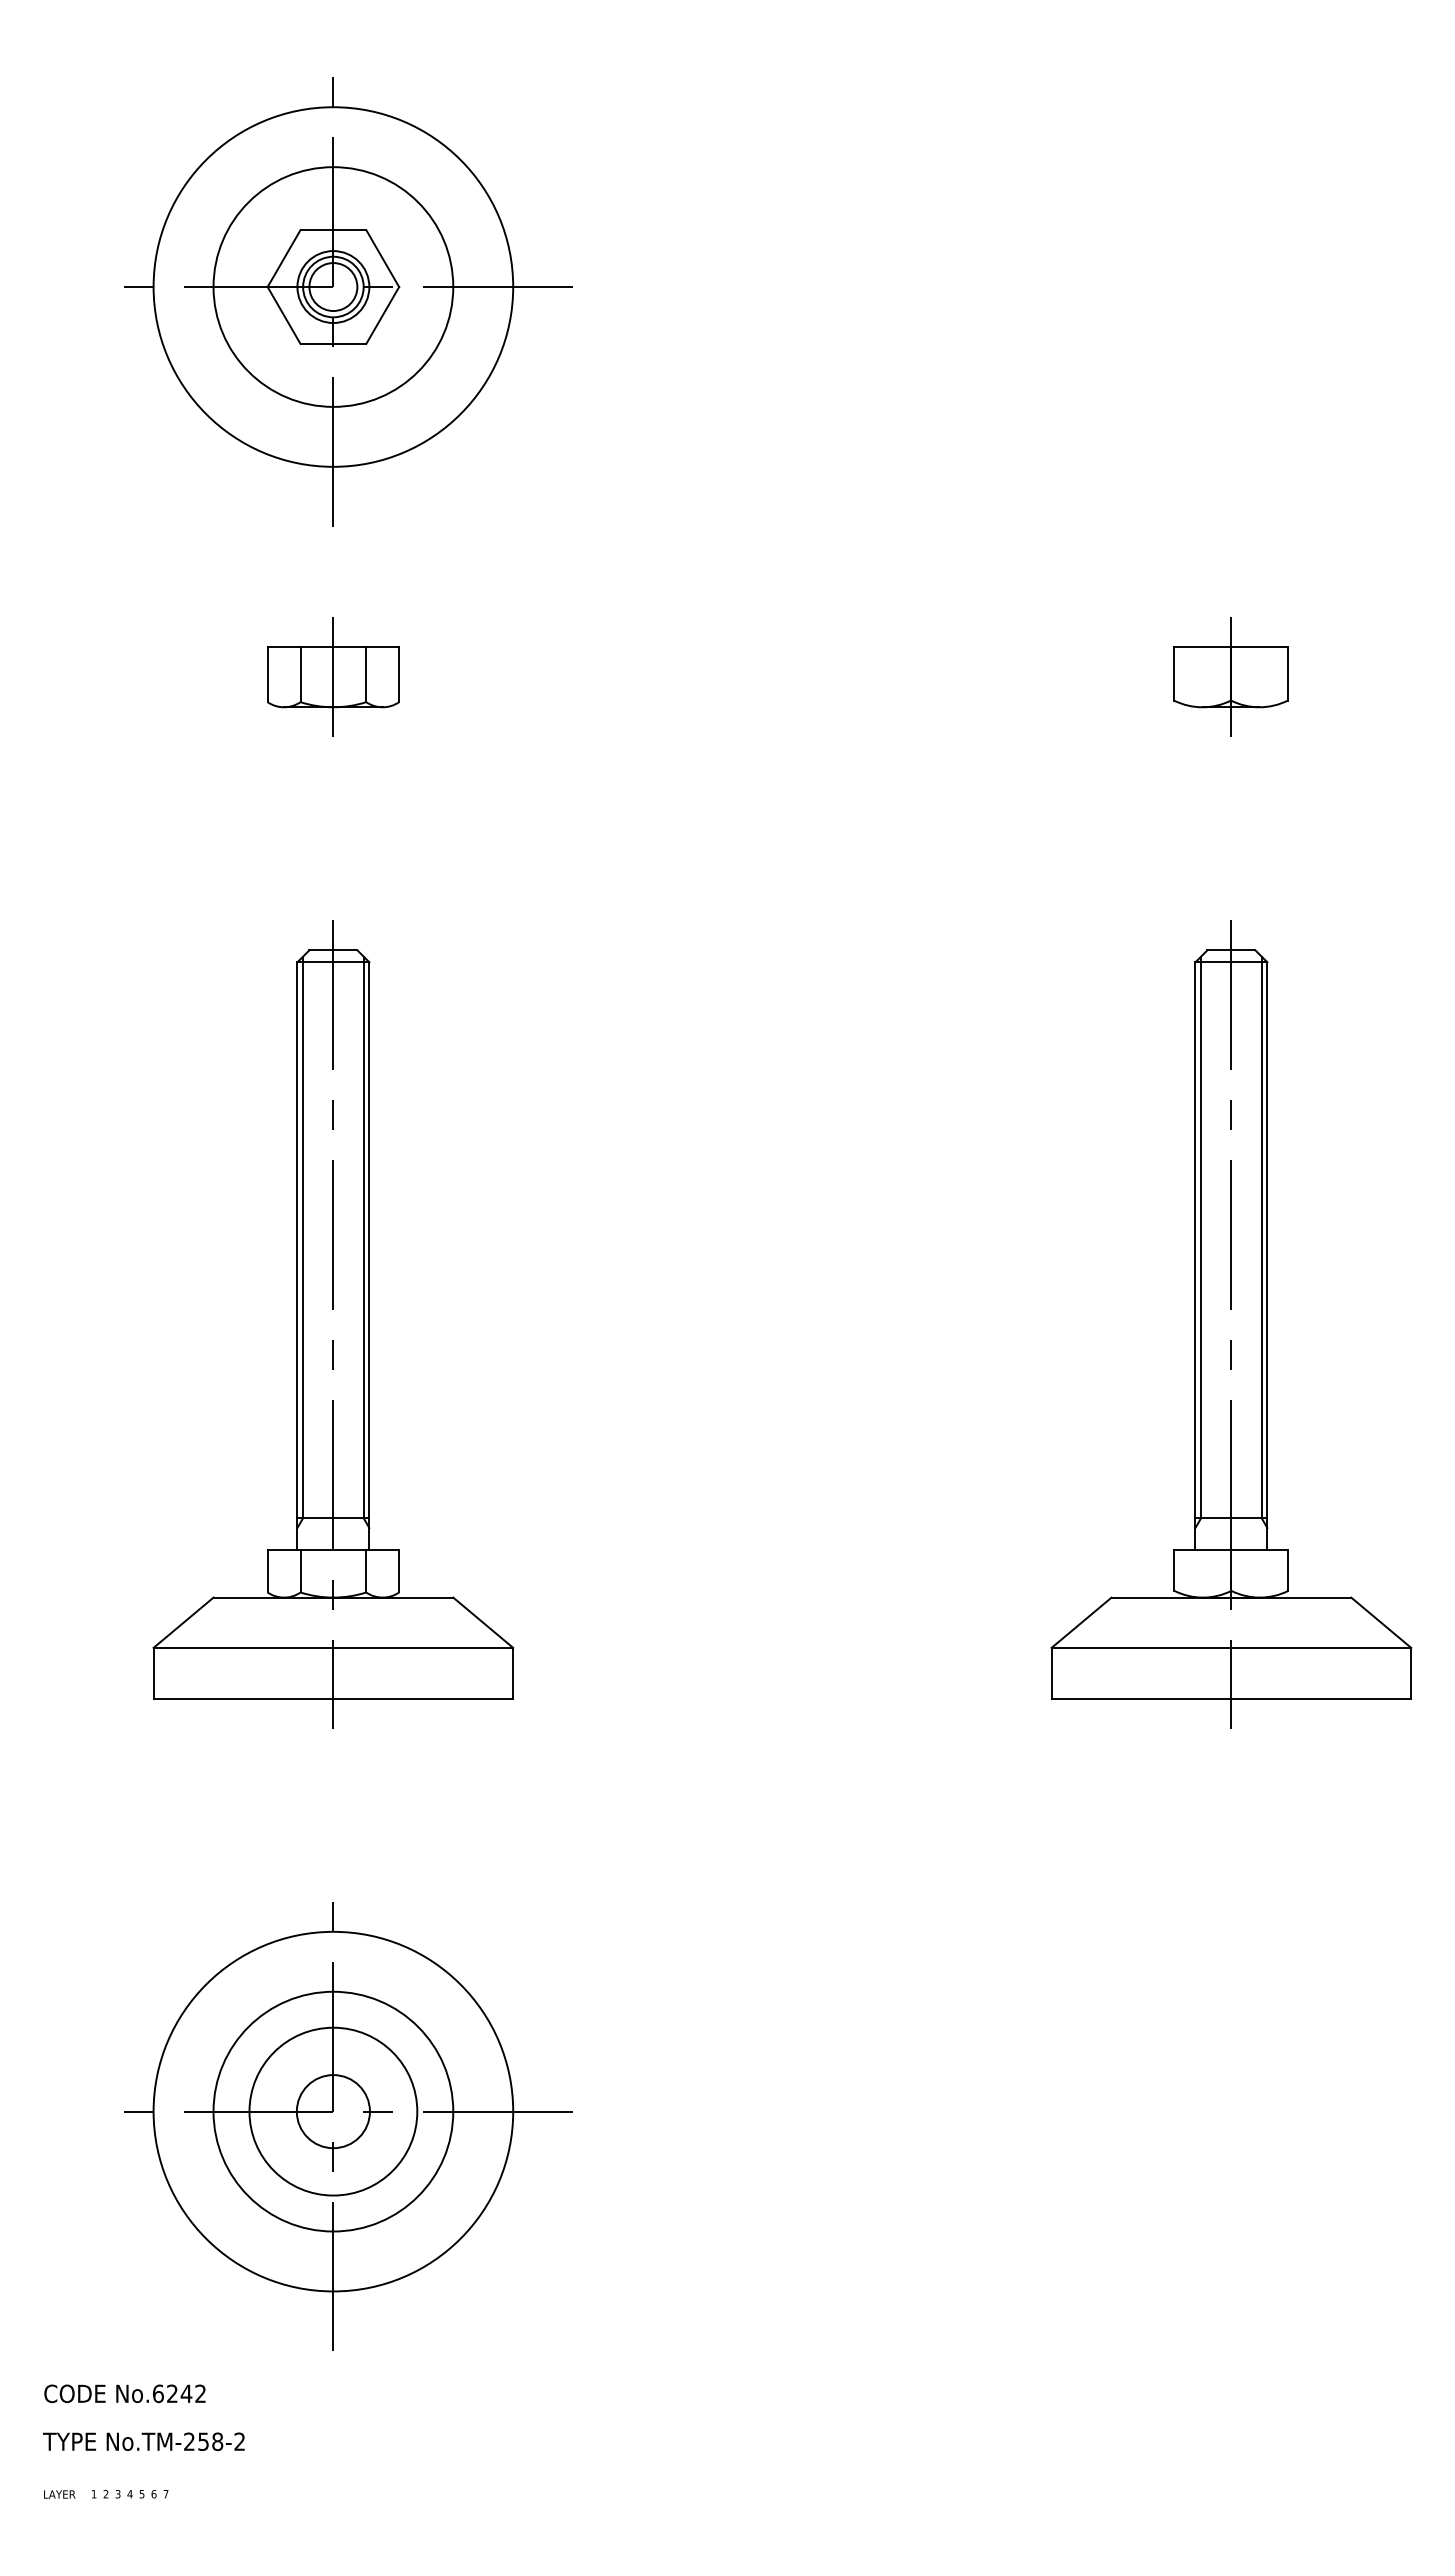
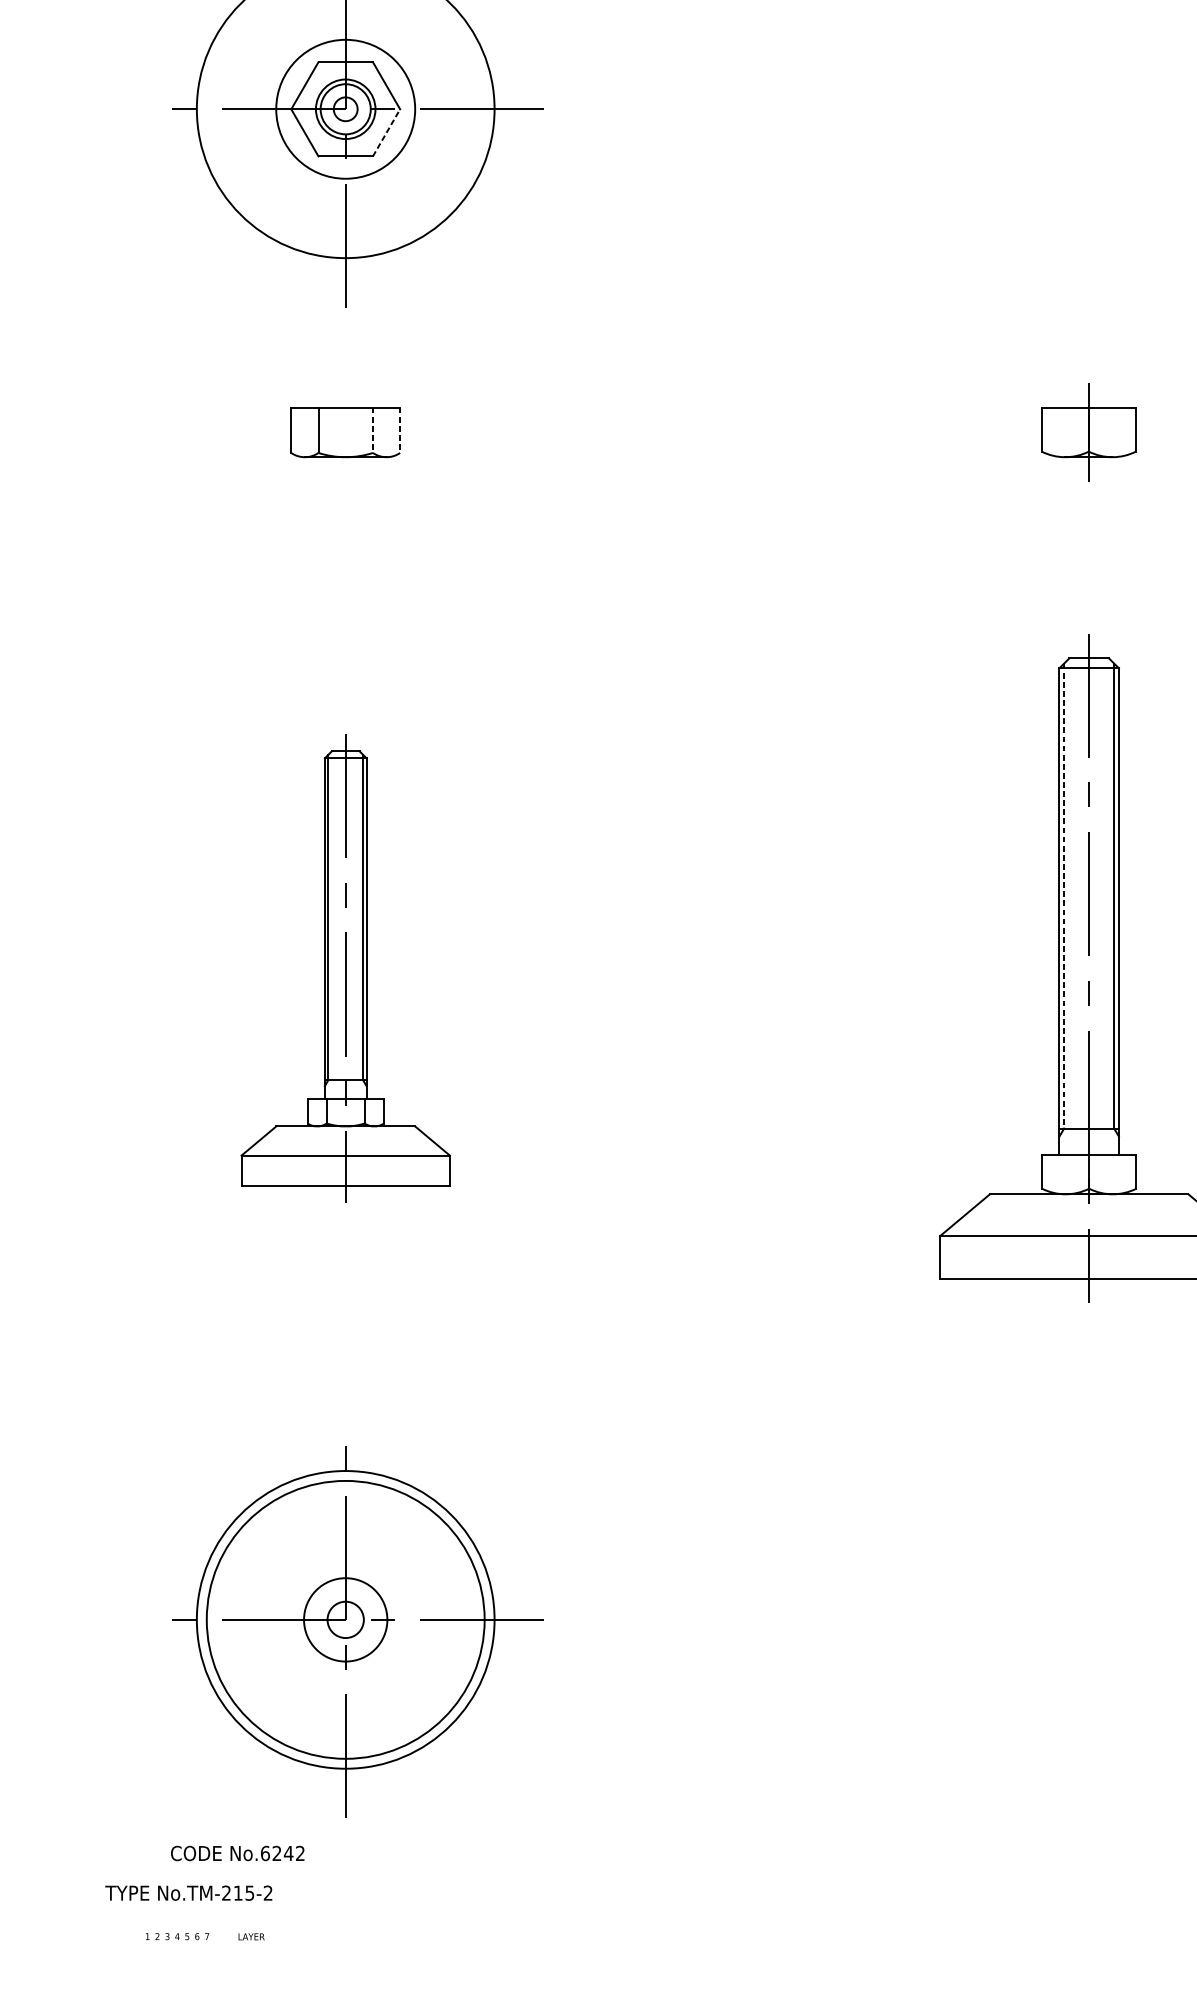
circle: (333, 286) -> (345, 108), size x0.7
circle: (333, 287) -> (345, 109), size x0.6
line: (382, 315) -> (386, 132), solid -> dashed
line: (366, 675) -> (373, 430), solid -> dashed
line: (399, 675) -> (400, 430), solid -> dashed
line: (333, 677) -> (345, 432), removed
line: (1201, 1237) -> (1064, 896), solid -> dashed
part: (333, 1324) -> (345, 968), size x0.7
circle: (332, 2111) -> (344, 1619), size x0.6
circle: (333, 2111) -> (345, 1619), size x0.6
circle: (333, 2111) -> (345, 1619), size x1.4
text: (124, 2393) -> (237, 1853), moved
text: (210, 2441) -> (243, 1892), No.TM-258-2 -> No.TM-215-2
text: (59, 2494) -> (251, 1936), moved

